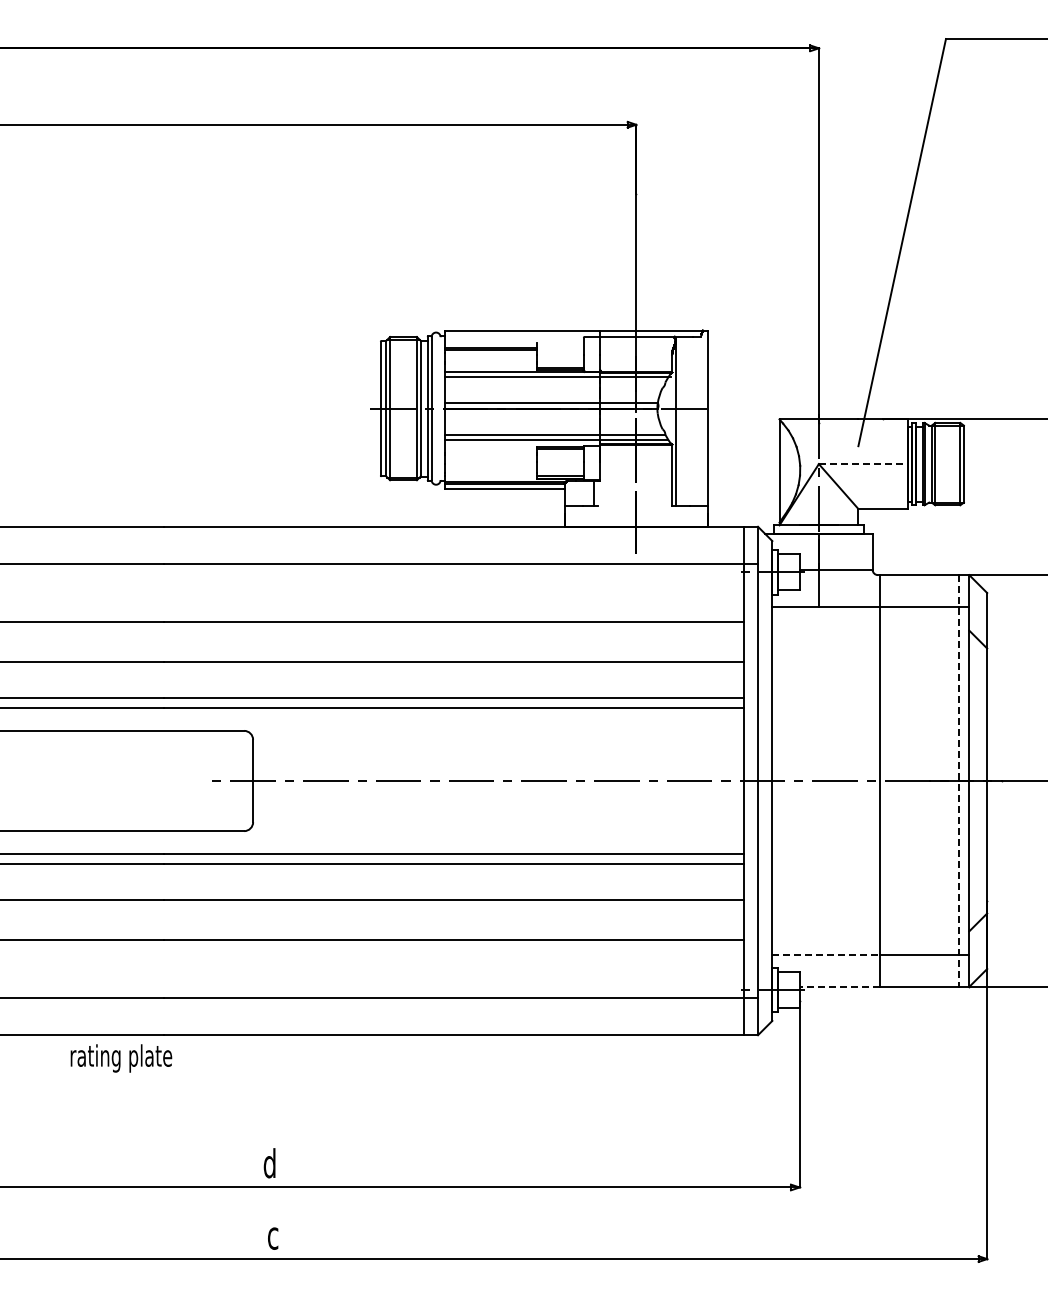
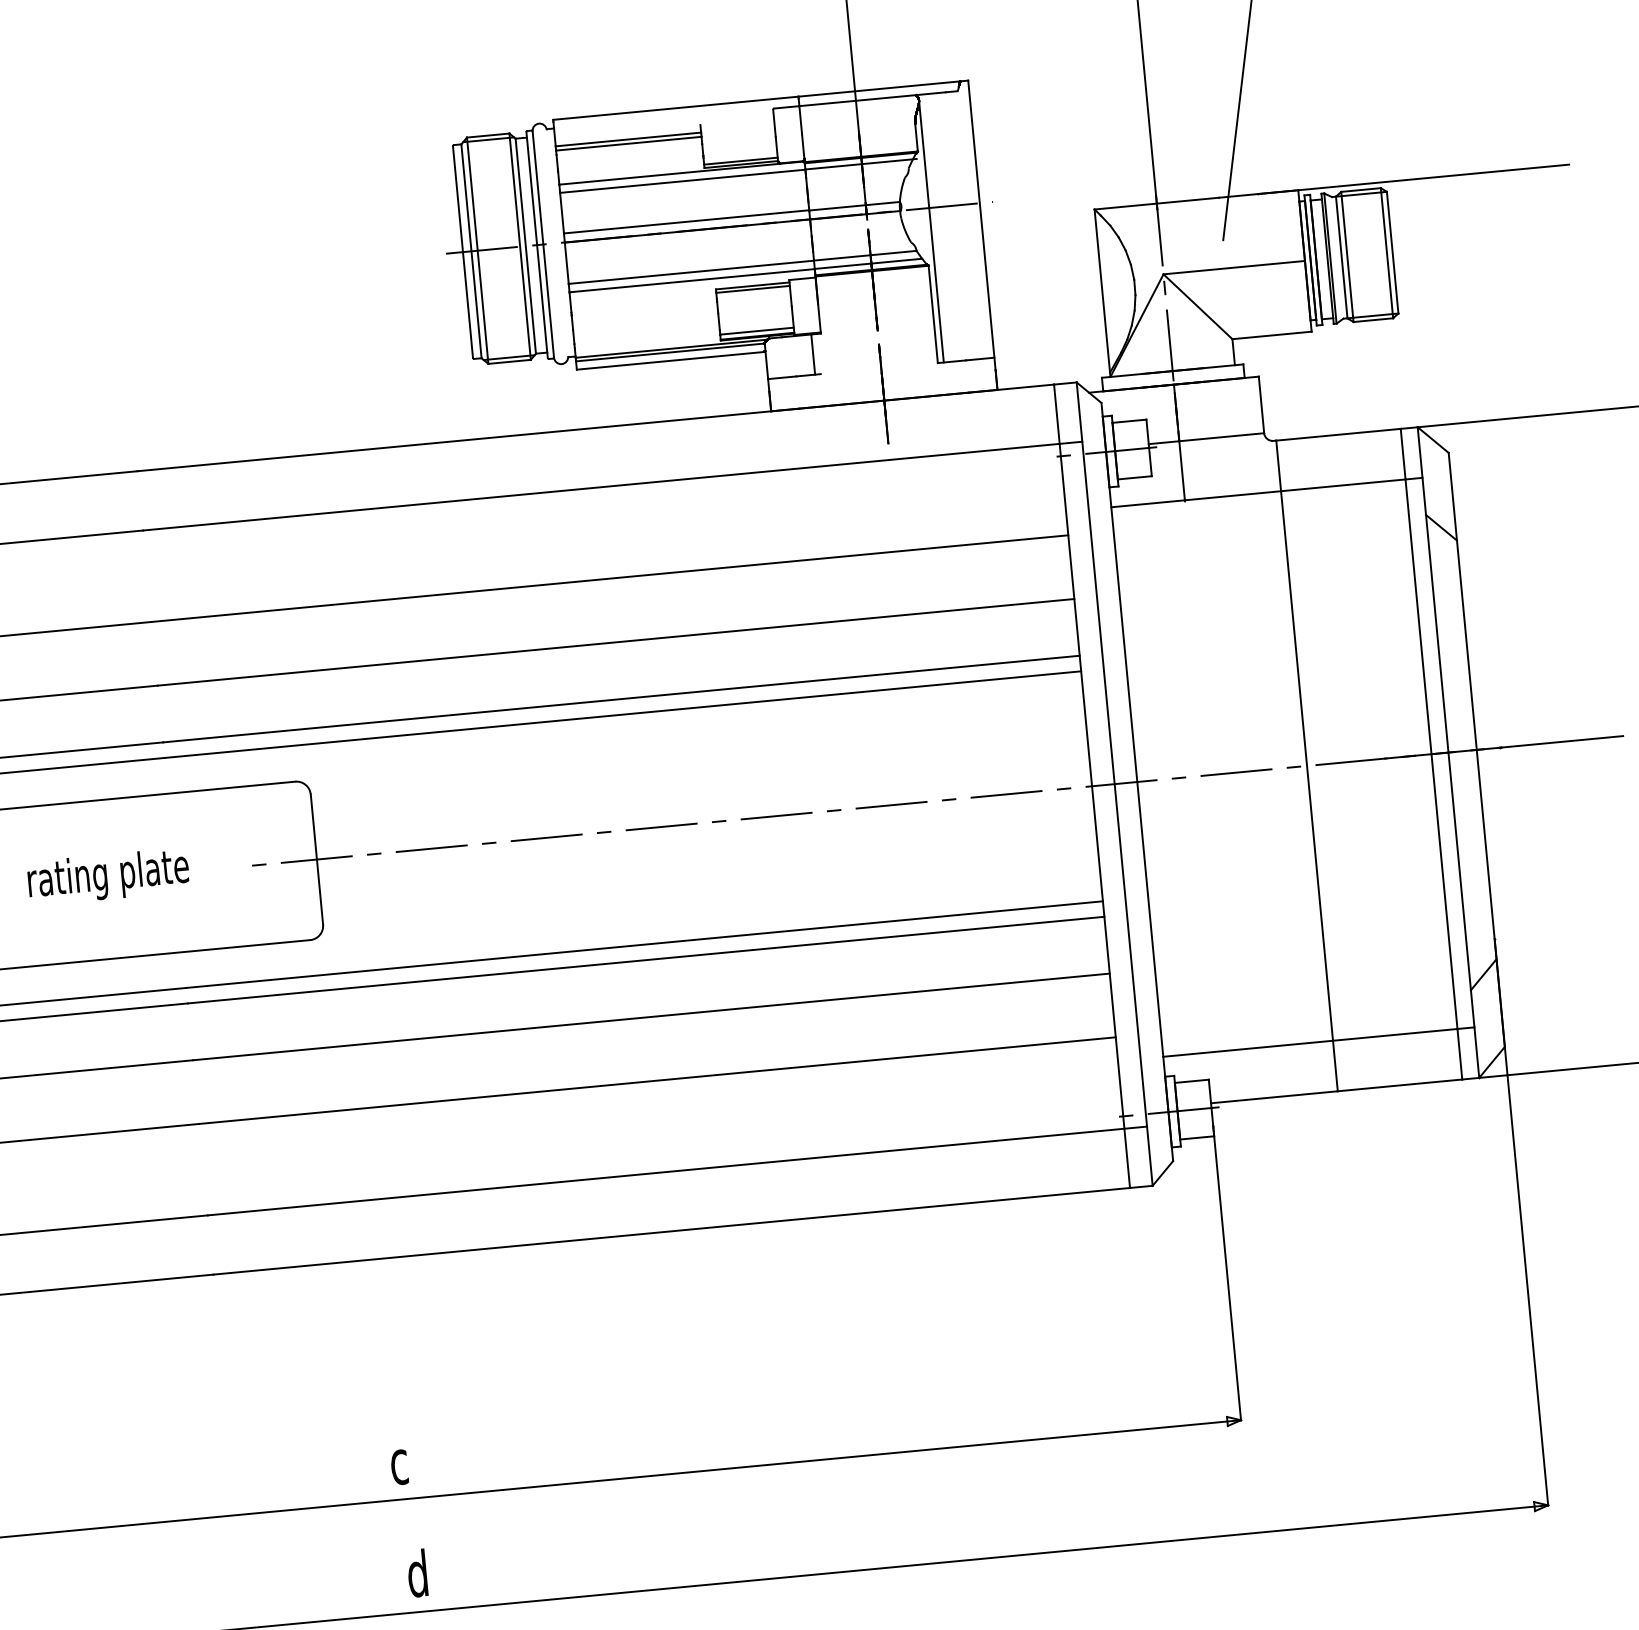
line: (863, 464) -> (1234, 268), dashed -> solid
line: (958, 781) -> (1431, 754), dashed -> solid
line: (826, 954) -> (1248, 1048), dashed -> solid
line: (839, 986) -> (1274, 1096), dashed -> solid
text: (121, 1058) -> (108, 876), moved
text: (269, 1163) -> (399, 1461), d -> c
text: (273, 1234) -> (416, 1573), c -> d

